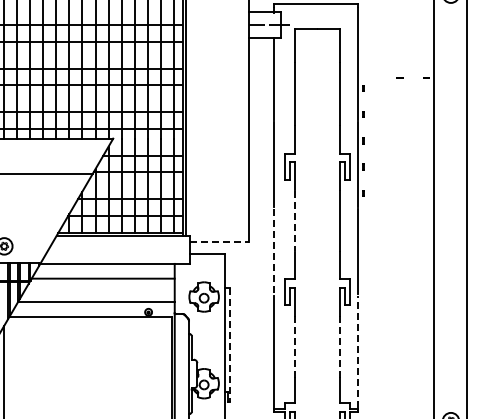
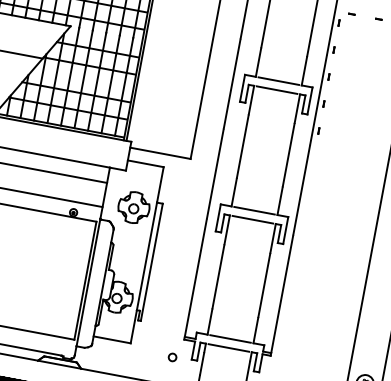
part: (373, 77) -> (351, 13), added
line: (316, 153) -> (277, 80), added
line: (316, 162) -> (276, 90), added
line: (295, 221) -> (243, 147), dashed -> solid
line: (219, 241) -> (160, 153), dashed -> solid
line: (274, 251) -> (215, 174), dashed -> solid
line: (316, 278) -> (253, 210), added
line: (316, 287) -> (251, 219), added
line: (230, 345) -> (151, 262), dashed -> solid
line: (295, 346) -> (218, 276), dashed -> solid
line: (339, 346) -> (264, 284), dashed -> solid
line: (357, 351) -> (281, 293), dashed -> solid
line: (316, 402) -> (229, 338), added
line: (316, 411) -> (227, 347), added

